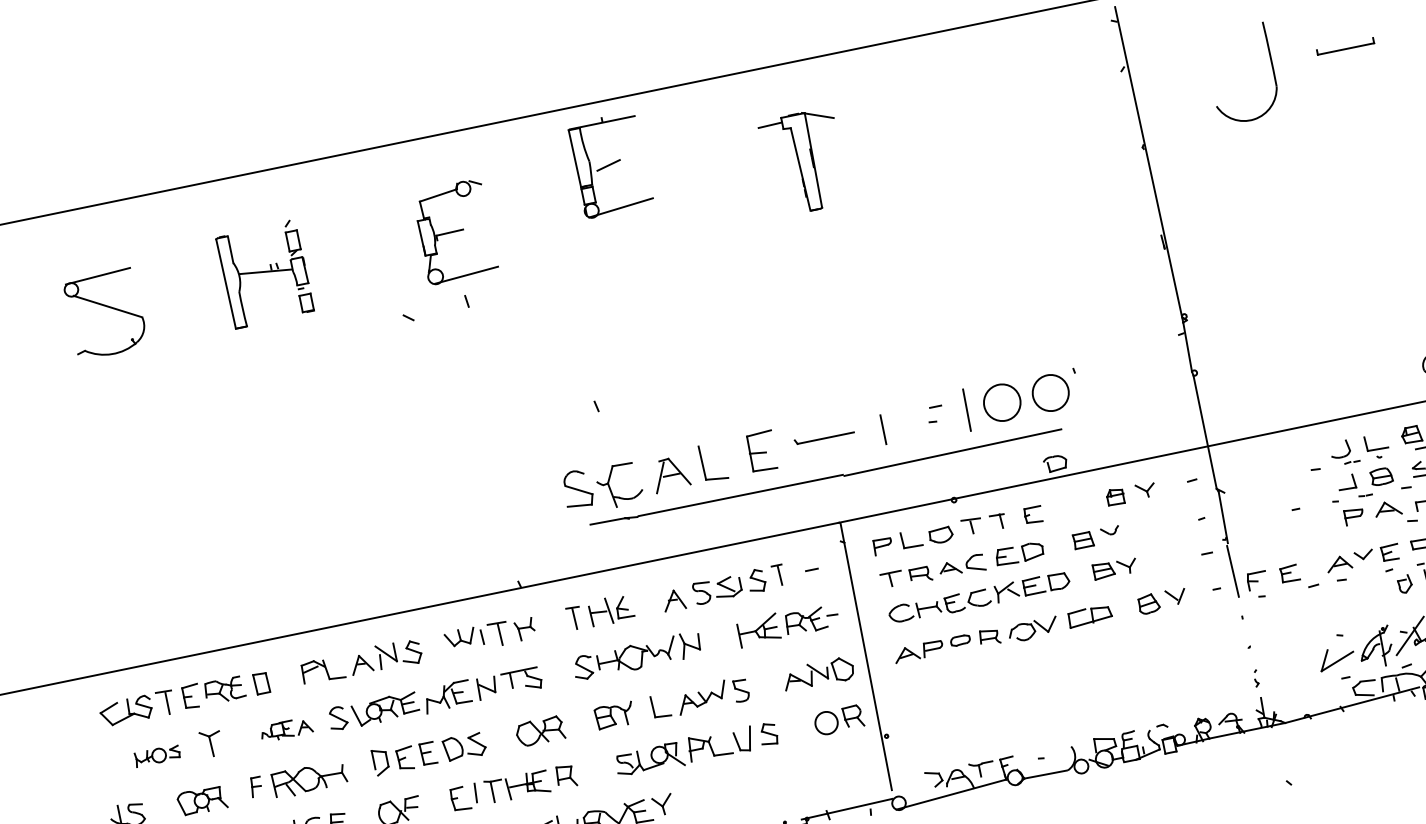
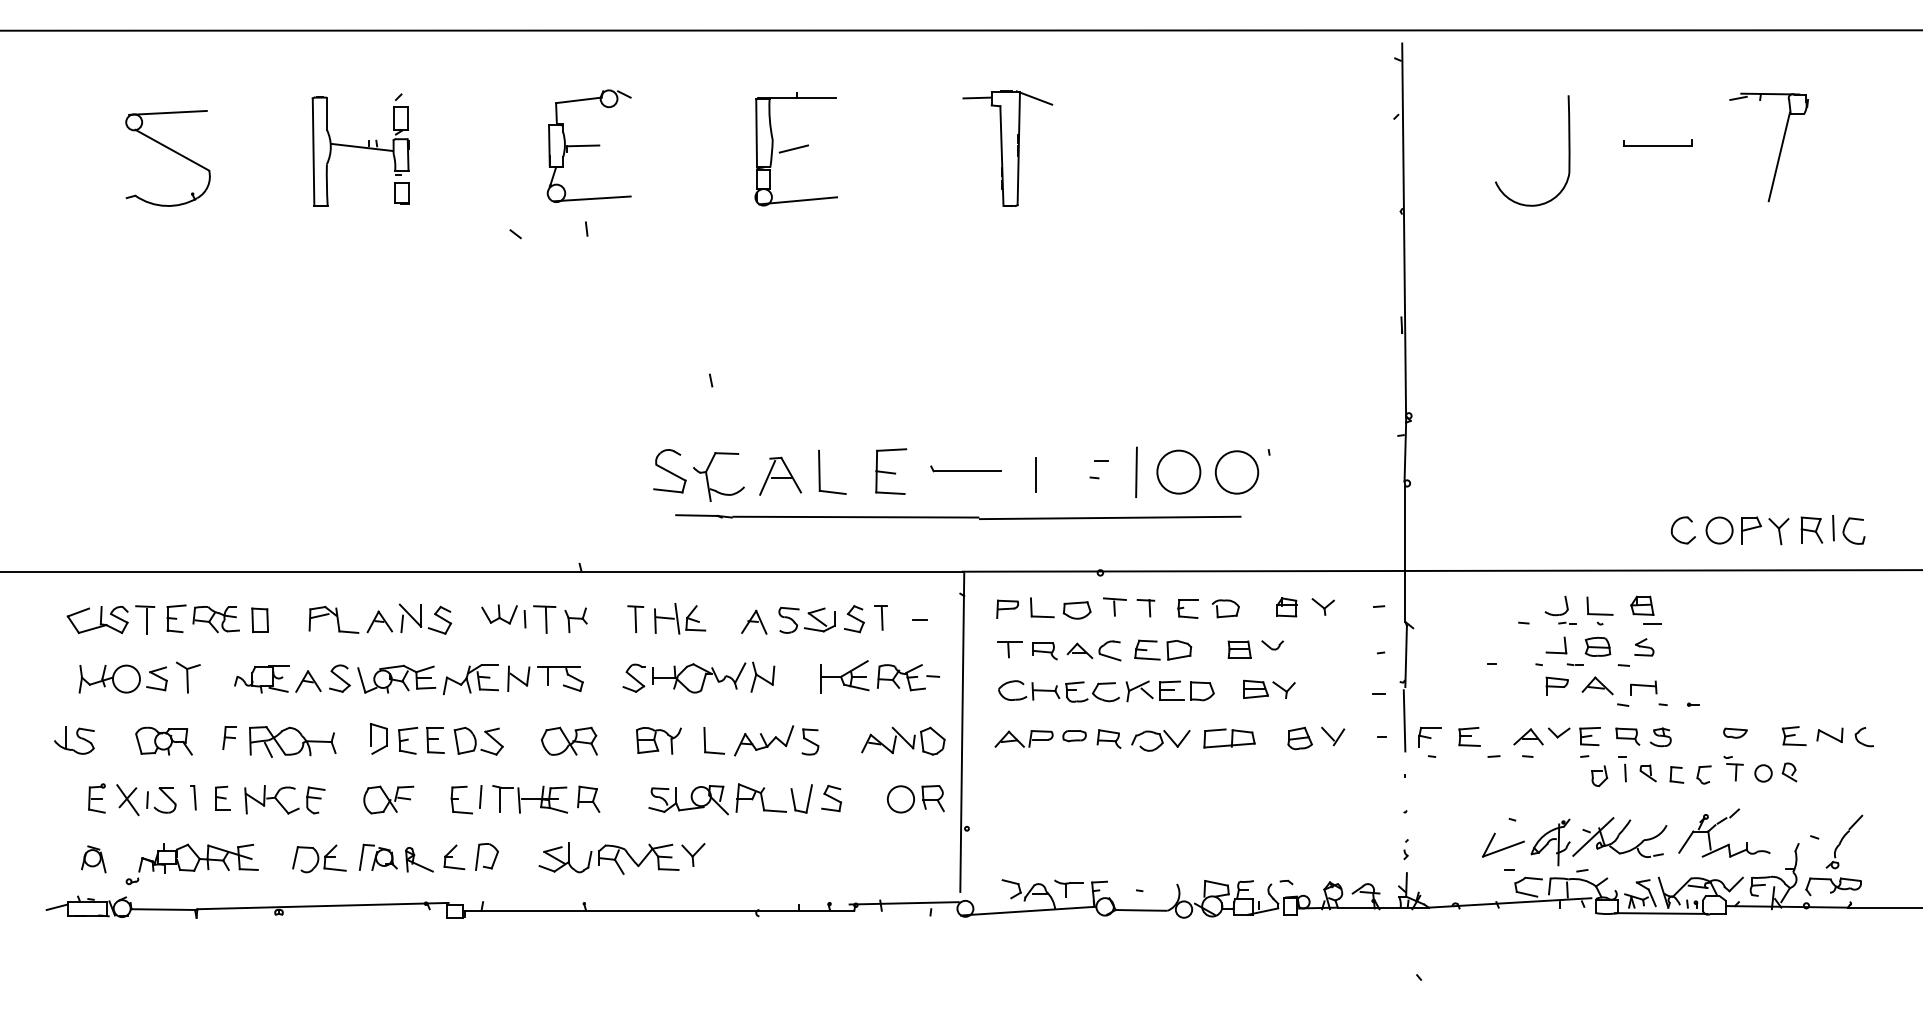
part: (610, 165) -> (795, 149), moved
part: (1054, 457) -> (1225, 601), moved
part: (286, 729) -> (277, 679), size x1.43
part: (156, 755) -> (122, 678), size x1.67

